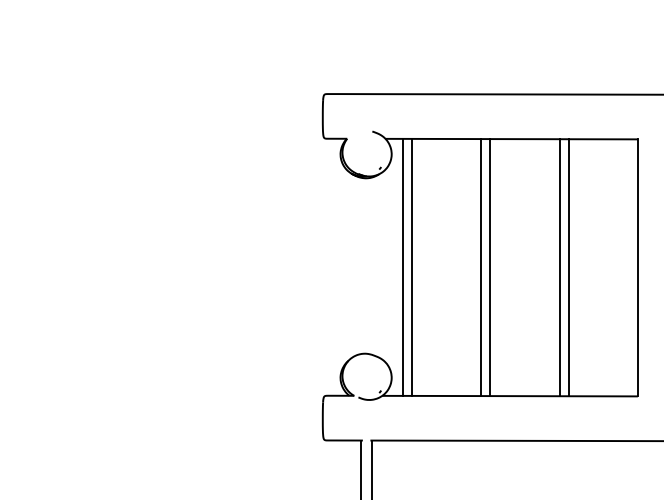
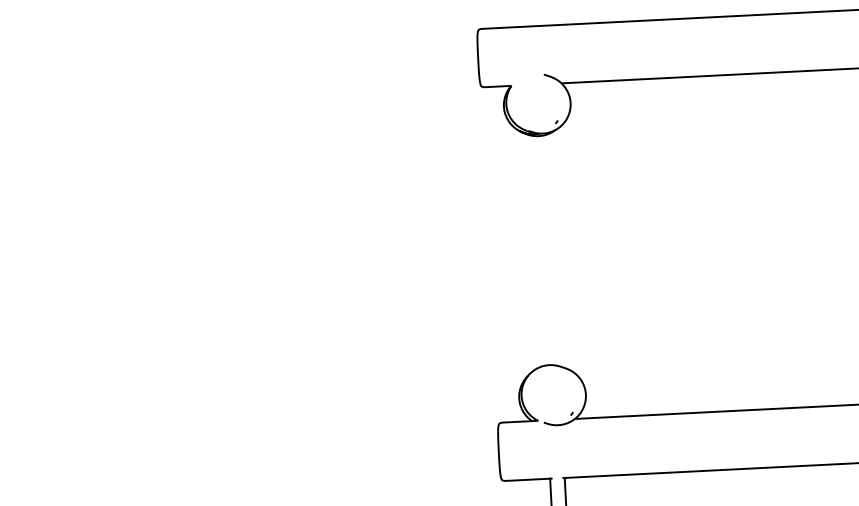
line: (403, 266) -> (593, 248), removed
line: (412, 266) -> (605, 248), removed
line: (481, 267) -> (695, 244), removed
line: (490, 267) -> (707, 244), removed
line: (559, 267) -> (797, 239), removed
line: (568, 267) -> (809, 238), removed

